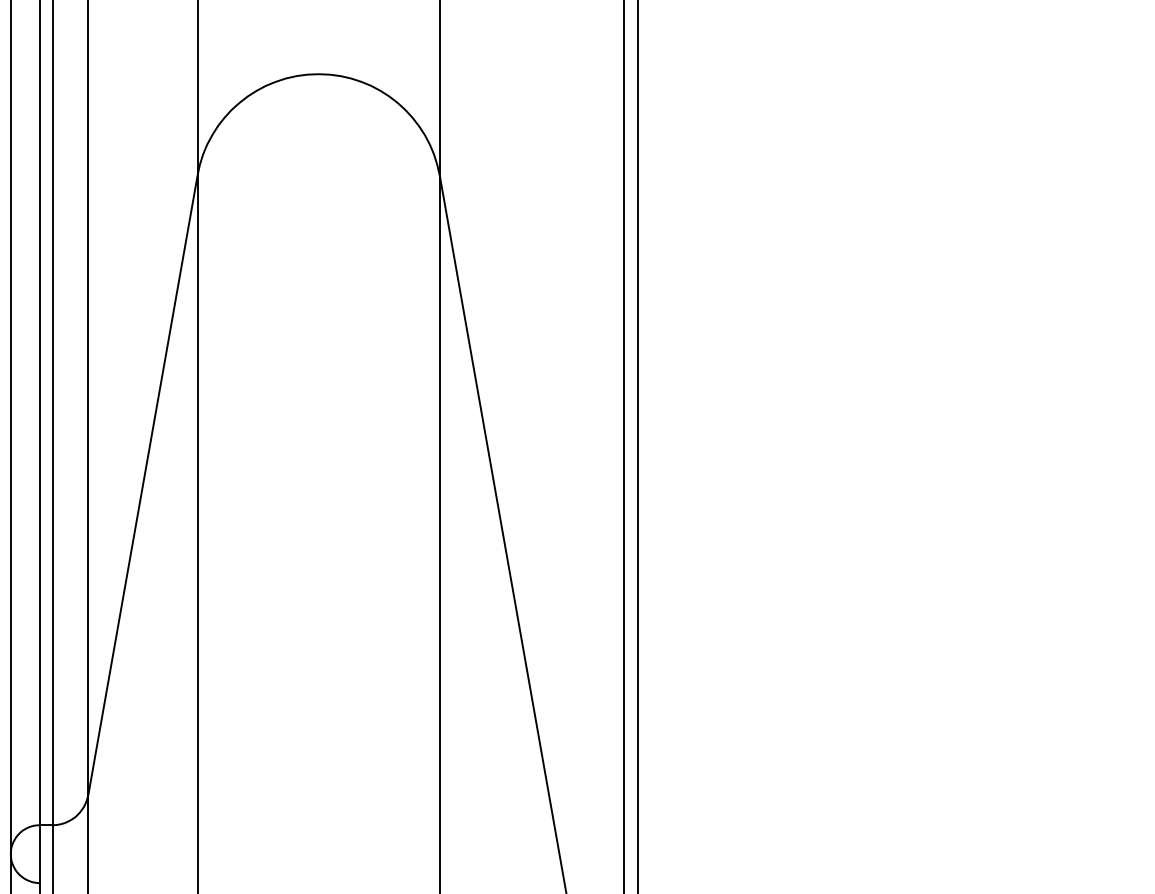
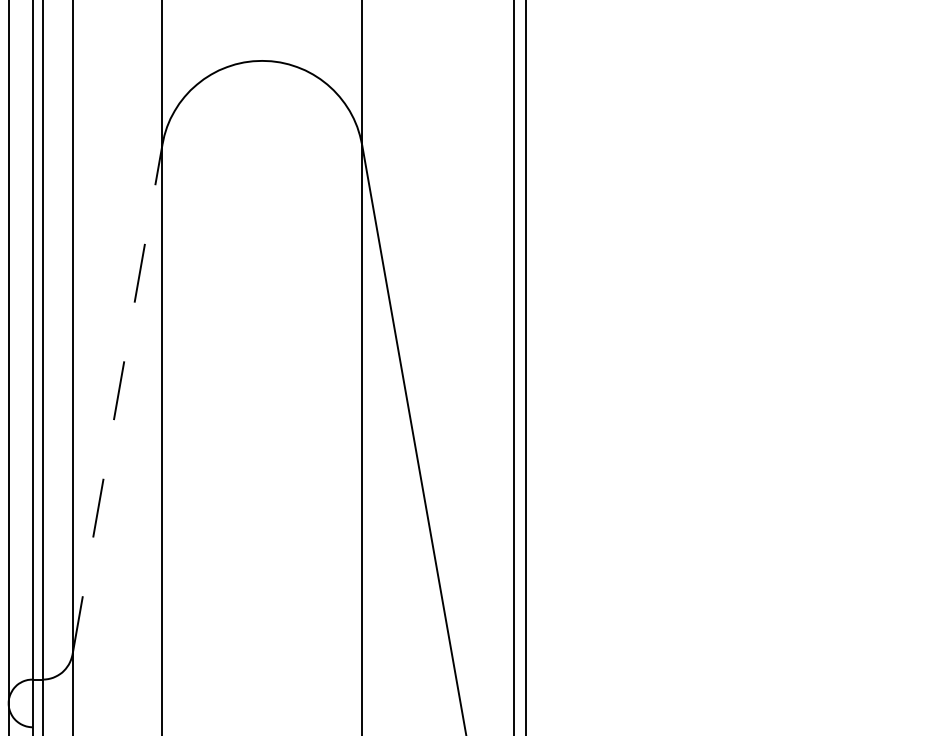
line: (143, 485) -> (117, 399), solid -> dashed

